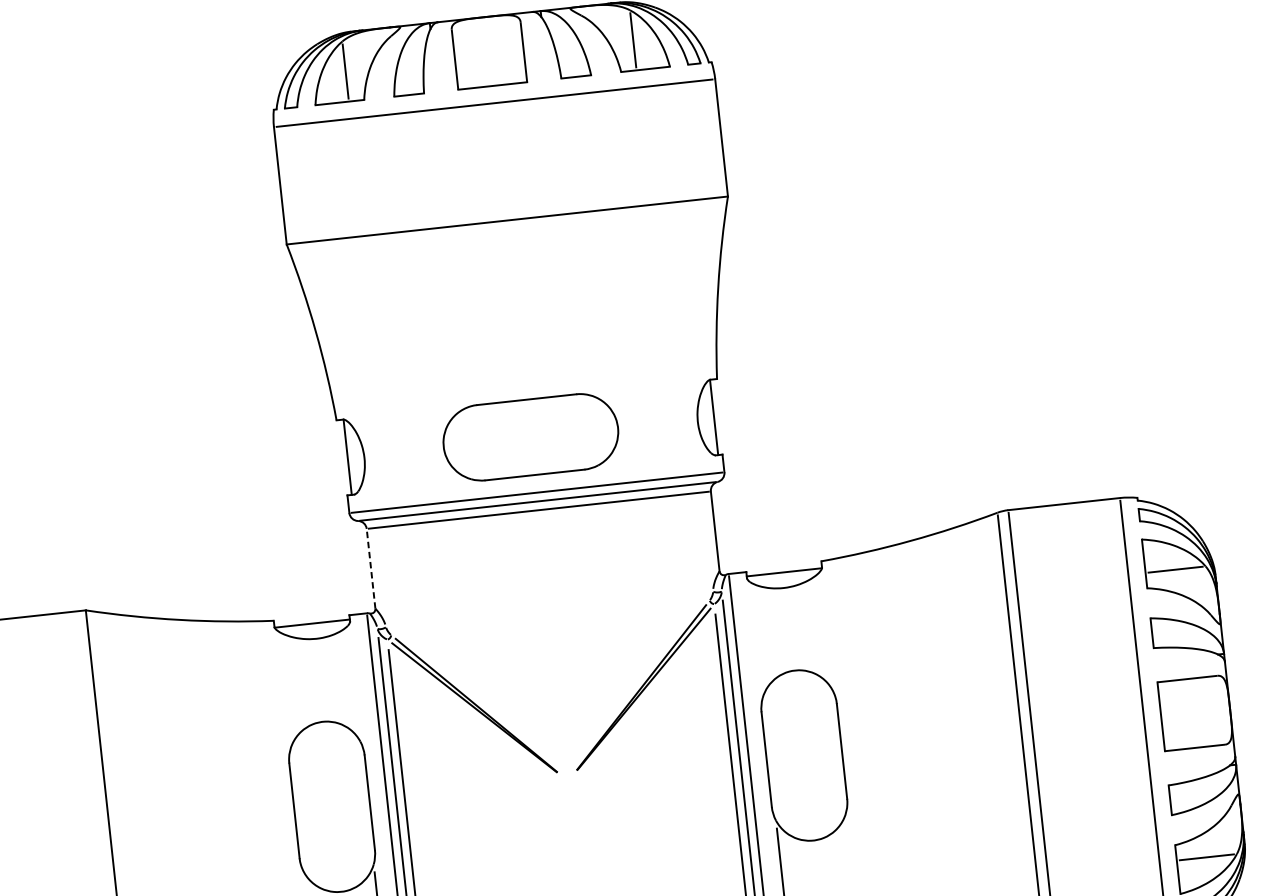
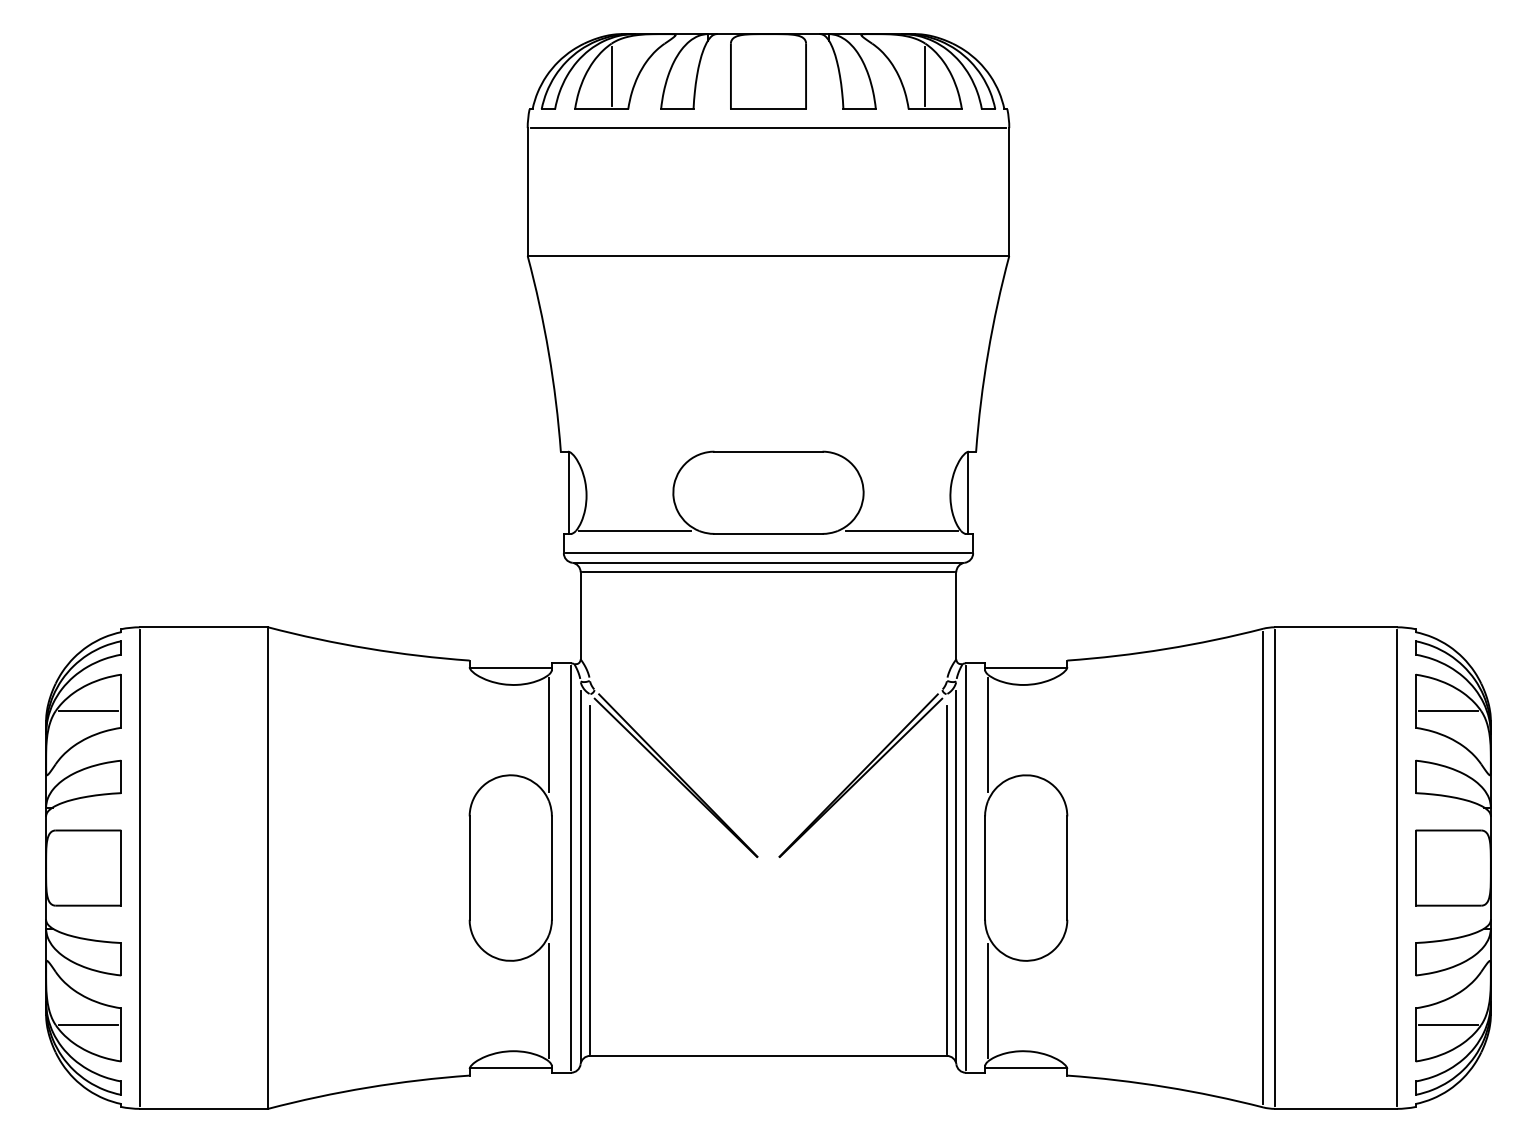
line: (656, 458) -> (901, 530), added
line: (411, 485) -> (634, 530), added
line: (370, 568) -> (580, 615), dashed -> solid
line: (756, 636) -> (988, 734), added
line: (353, 680) -> (548, 734), added

